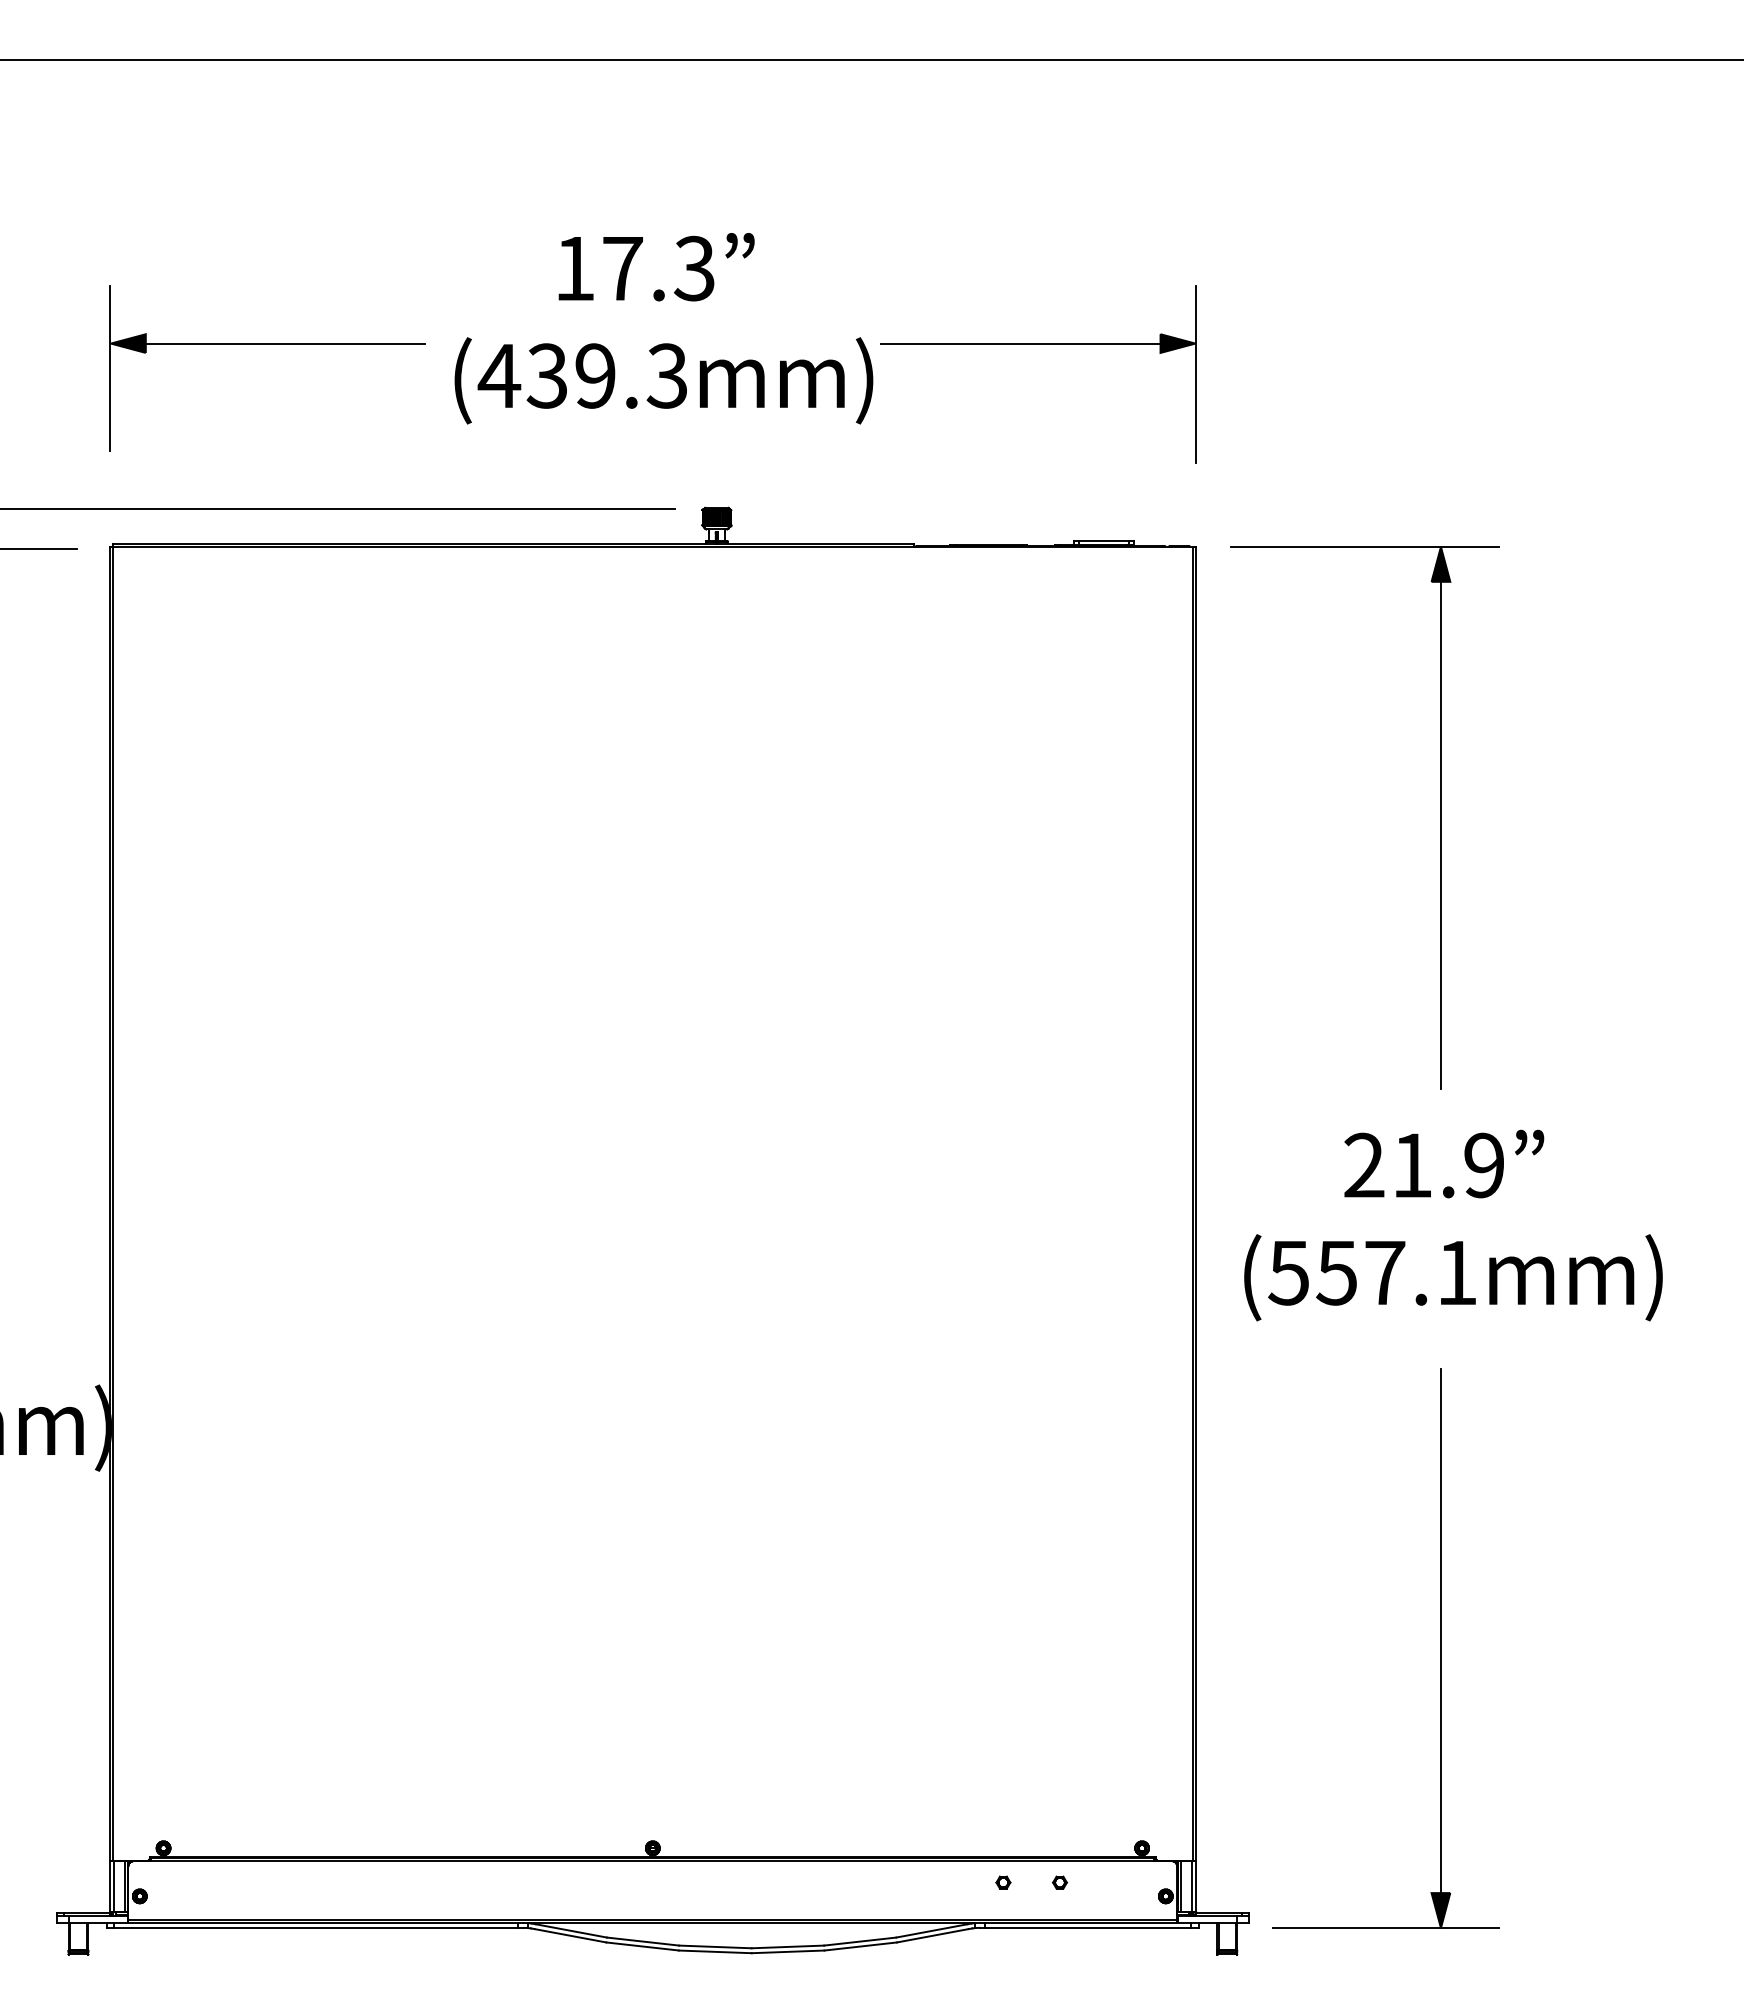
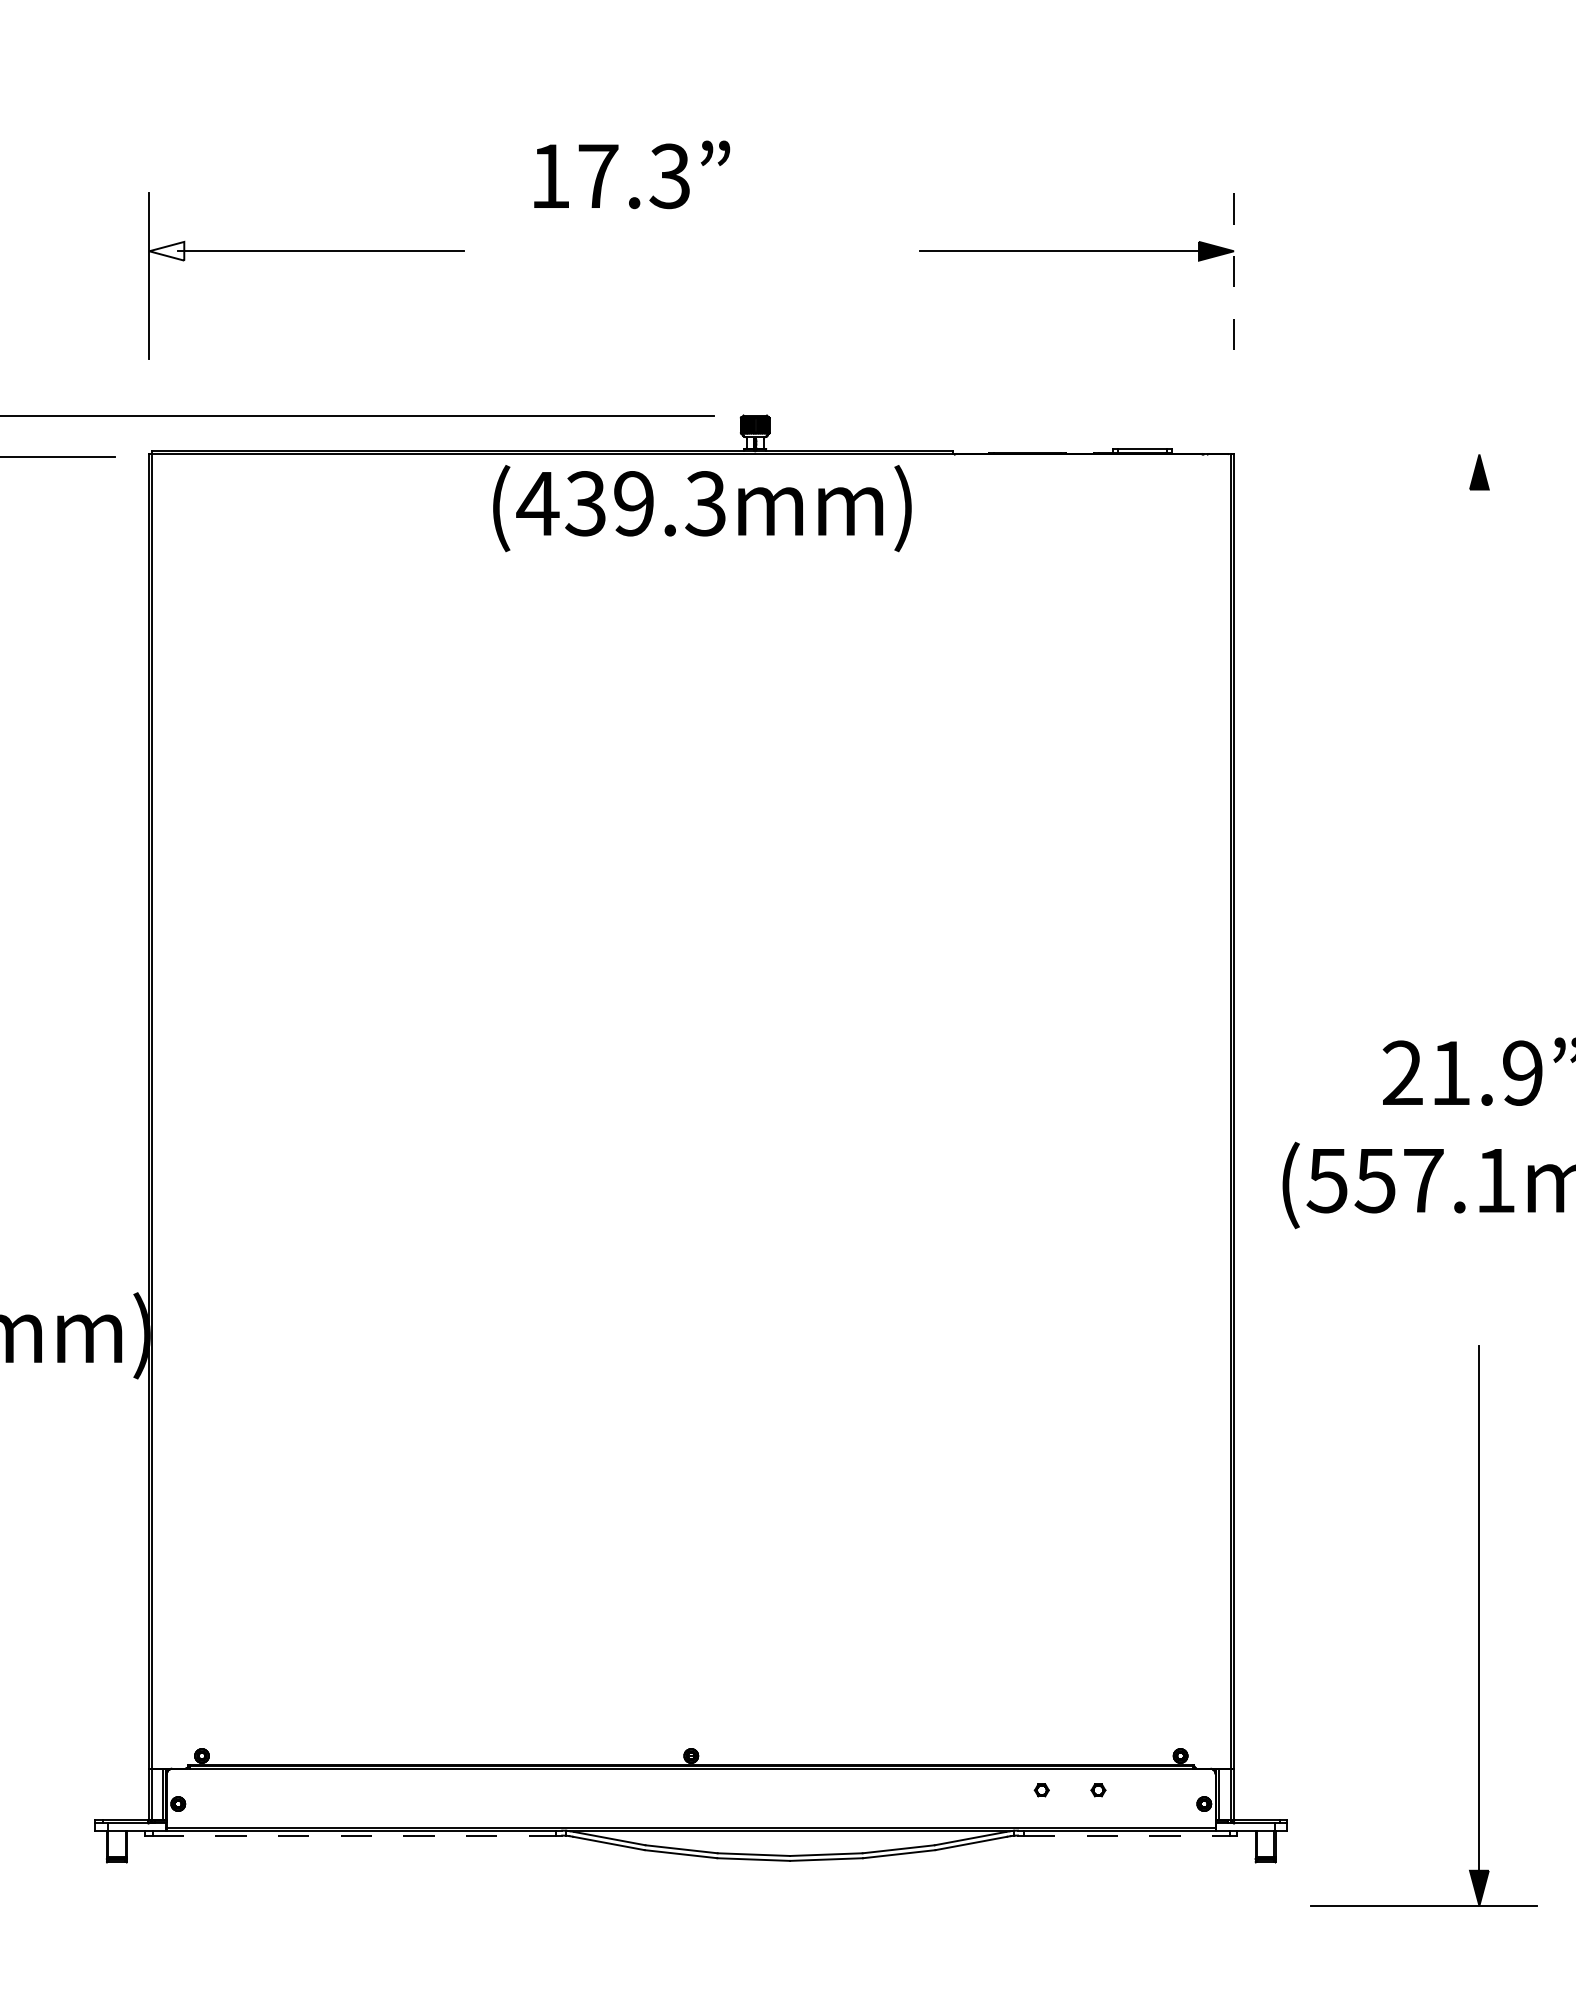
text: (656, 267) -> (631, 175), moved
fill: (127, 343) -> (165, 251), removed
line: (1195, 374) -> (1233, 282), solid -> dashed
text: (663, 380) -> (701, 508), moved
line: (1364, 546) -> (1402, 454), removed
line: (1440, 832) -> (1478, 740), removed
part: (1440, 1648) -> (1478, 1626), moved
line: (316, 1927) -> (354, 1835), solid -> dashed
line: (1088, 1927) -> (1126, 1835), solid -> dashed

